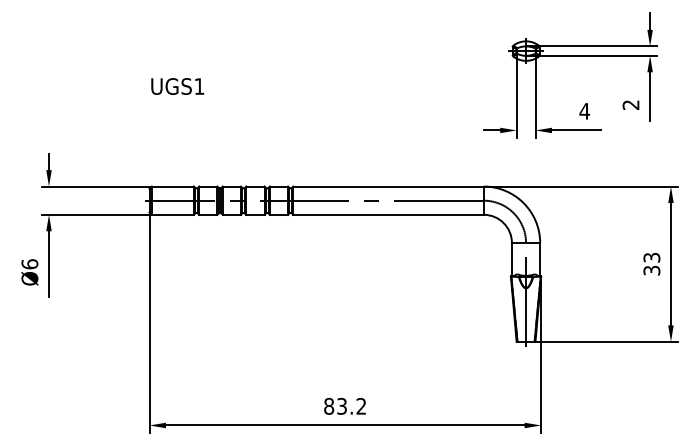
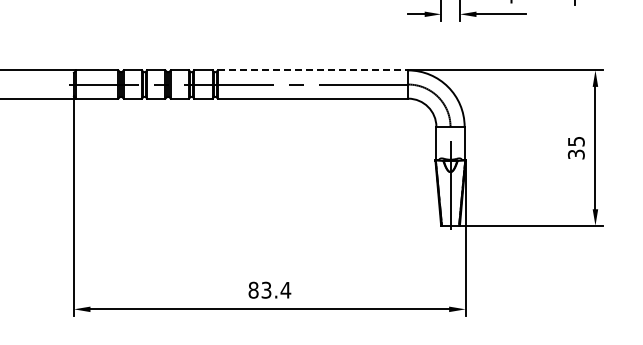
line: (389, 186) -> (313, 70), solid -> dashed
text: (651, 257) -> (575, 141), 33 -> 35
text: (361, 405) -> (285, 289), 83.2 -> 83.4

